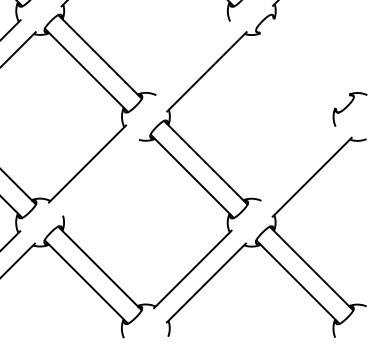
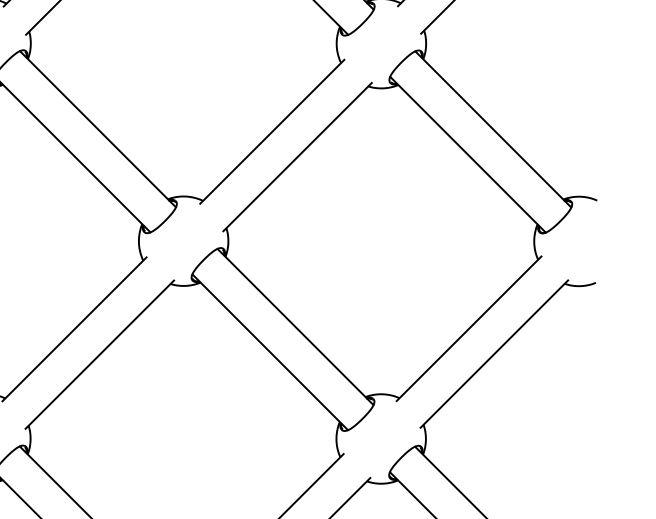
line: (311, 56) -> (492, 128), added
line: (192, 57) -> (270, 130), added
line: (297, 70) -> (466, 154), added
line: (298, 163) -> (468, 328), added
line: (100, 177) -> (98, 354), added

